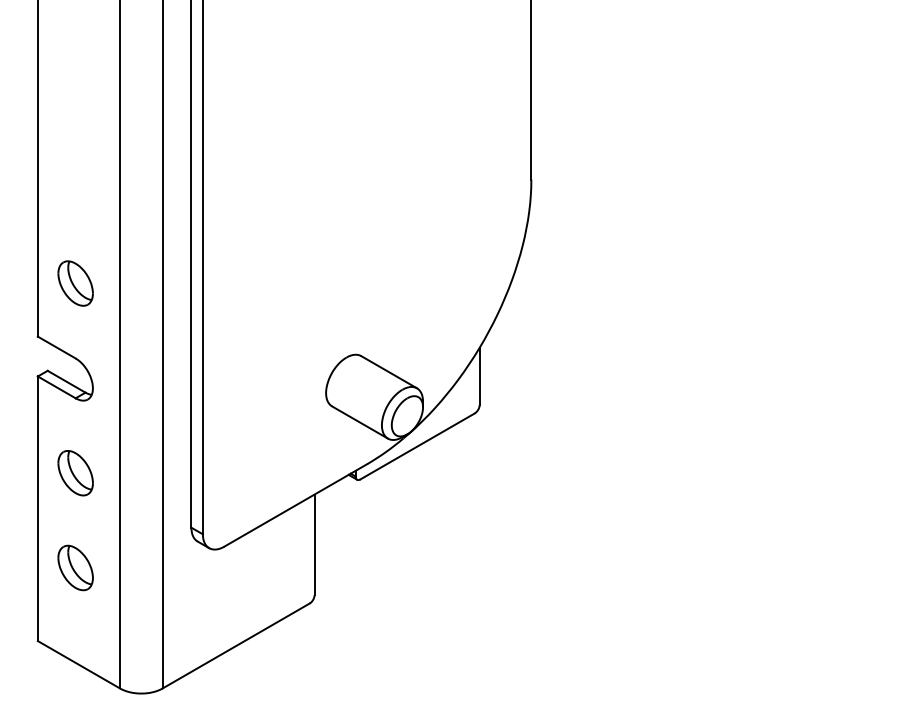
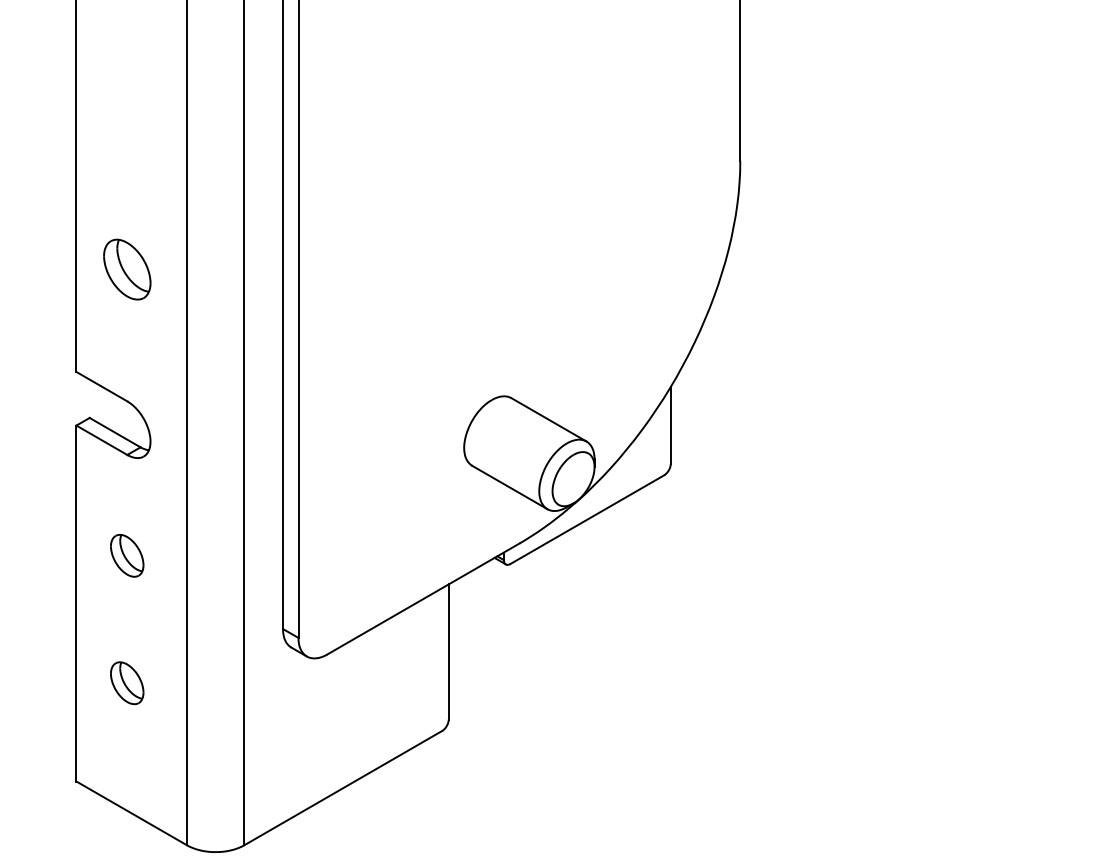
part: (75, 283) -> (127, 269), moved
part: (75, 473) -> (127, 556), size x0.7
part: (75, 567) -> (127, 682), size x0.7

